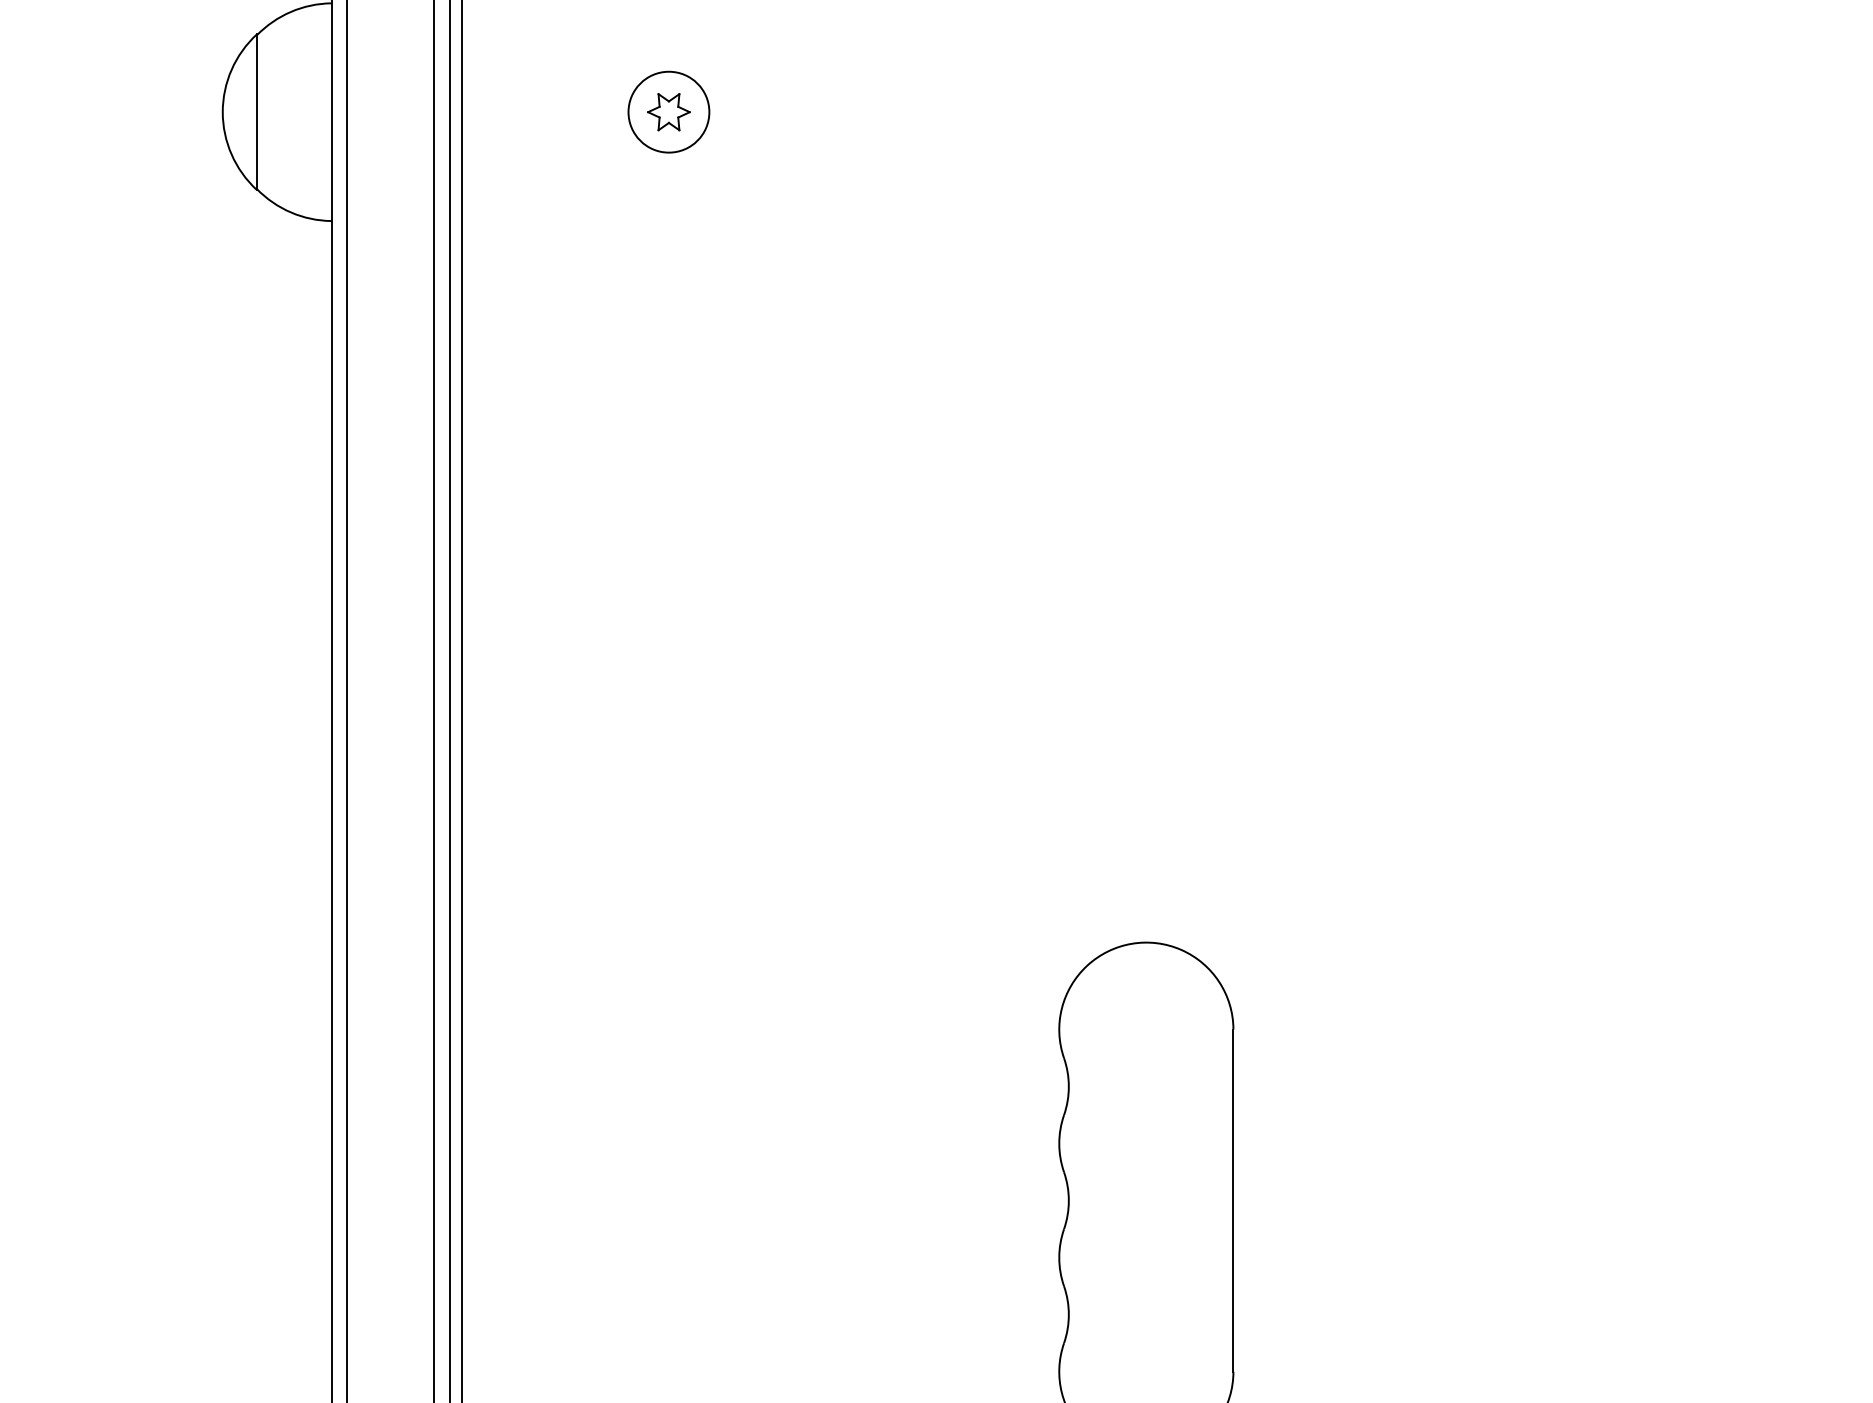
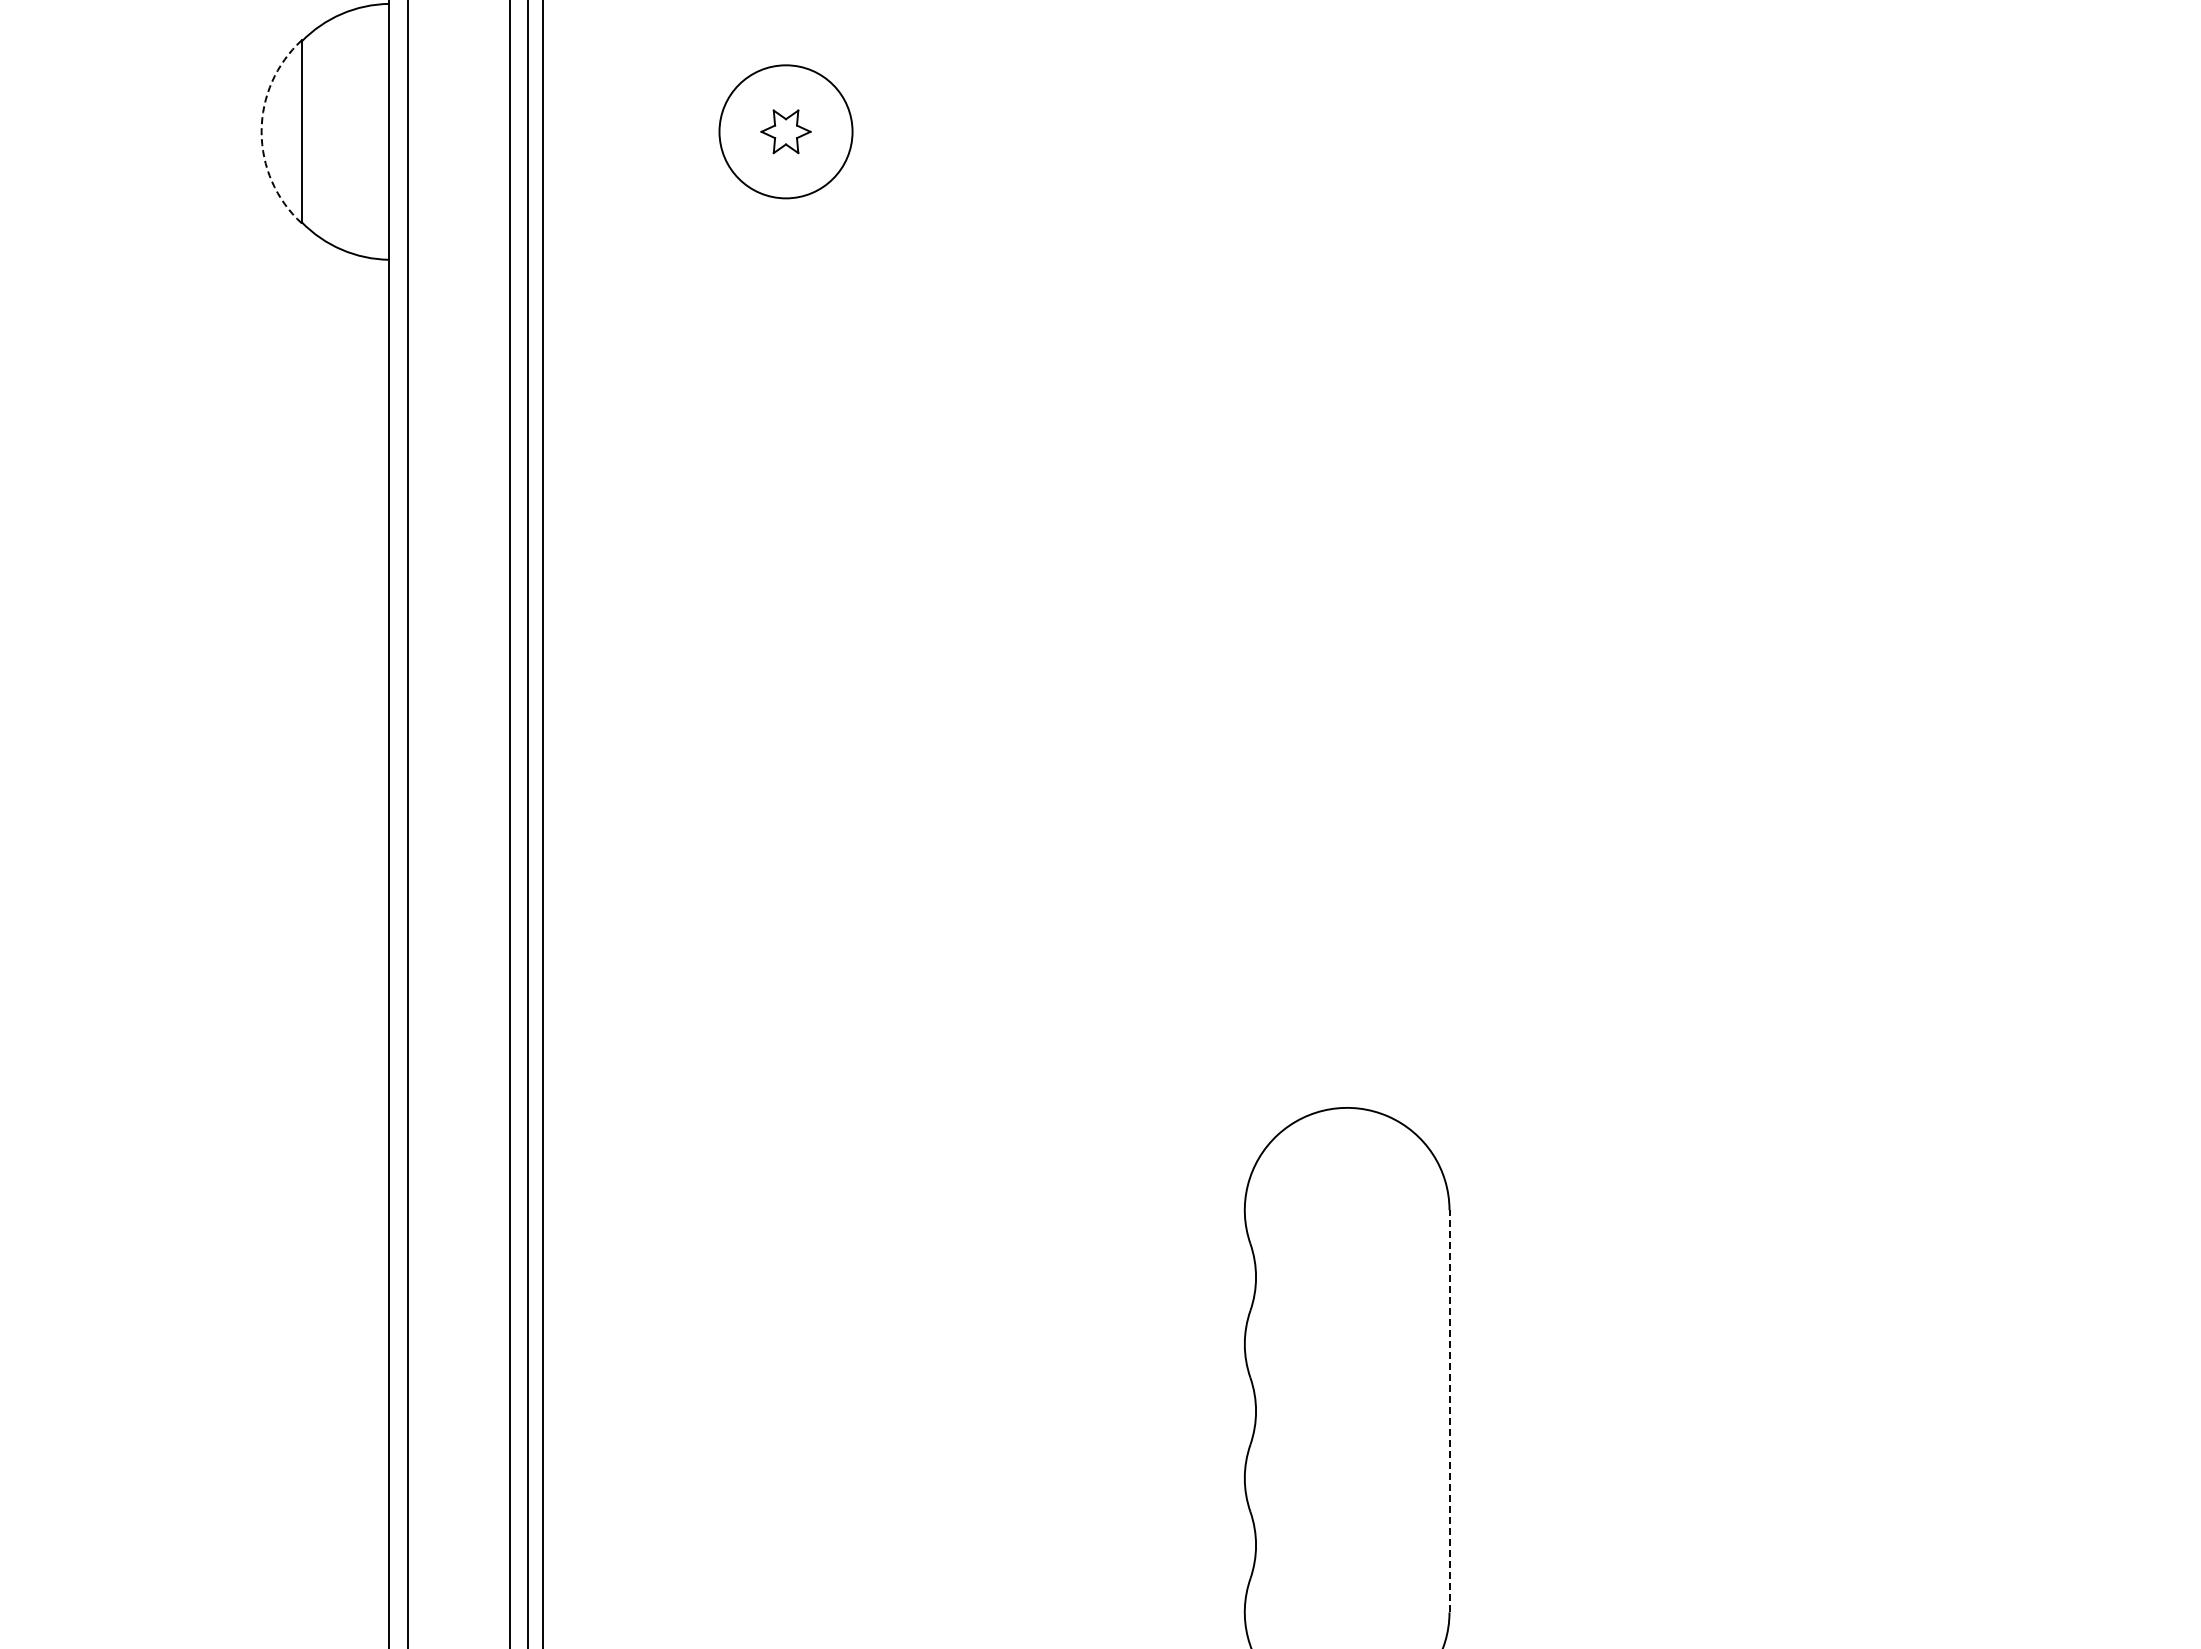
arc: (222, 111) -> (261, 131), solid -> dashed
circle: (668, 111) -> (785, 131), size x1.4
line: (1233, 1200) -> (1449, 1410), solid -> dashed

